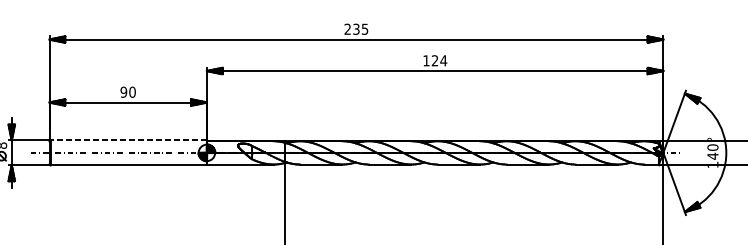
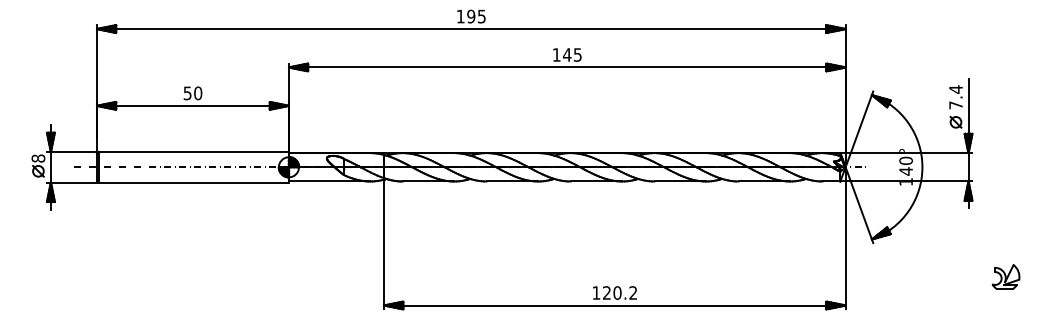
text: (351, 29) -> (465, 16), 235 -> 195
text: (439, 60) -> (572, 54), 124 -> 145
text: (123, 91) -> (187, 92), 90 -> 50
line: (128, 139) -> (193, 151), dashed -> solid

